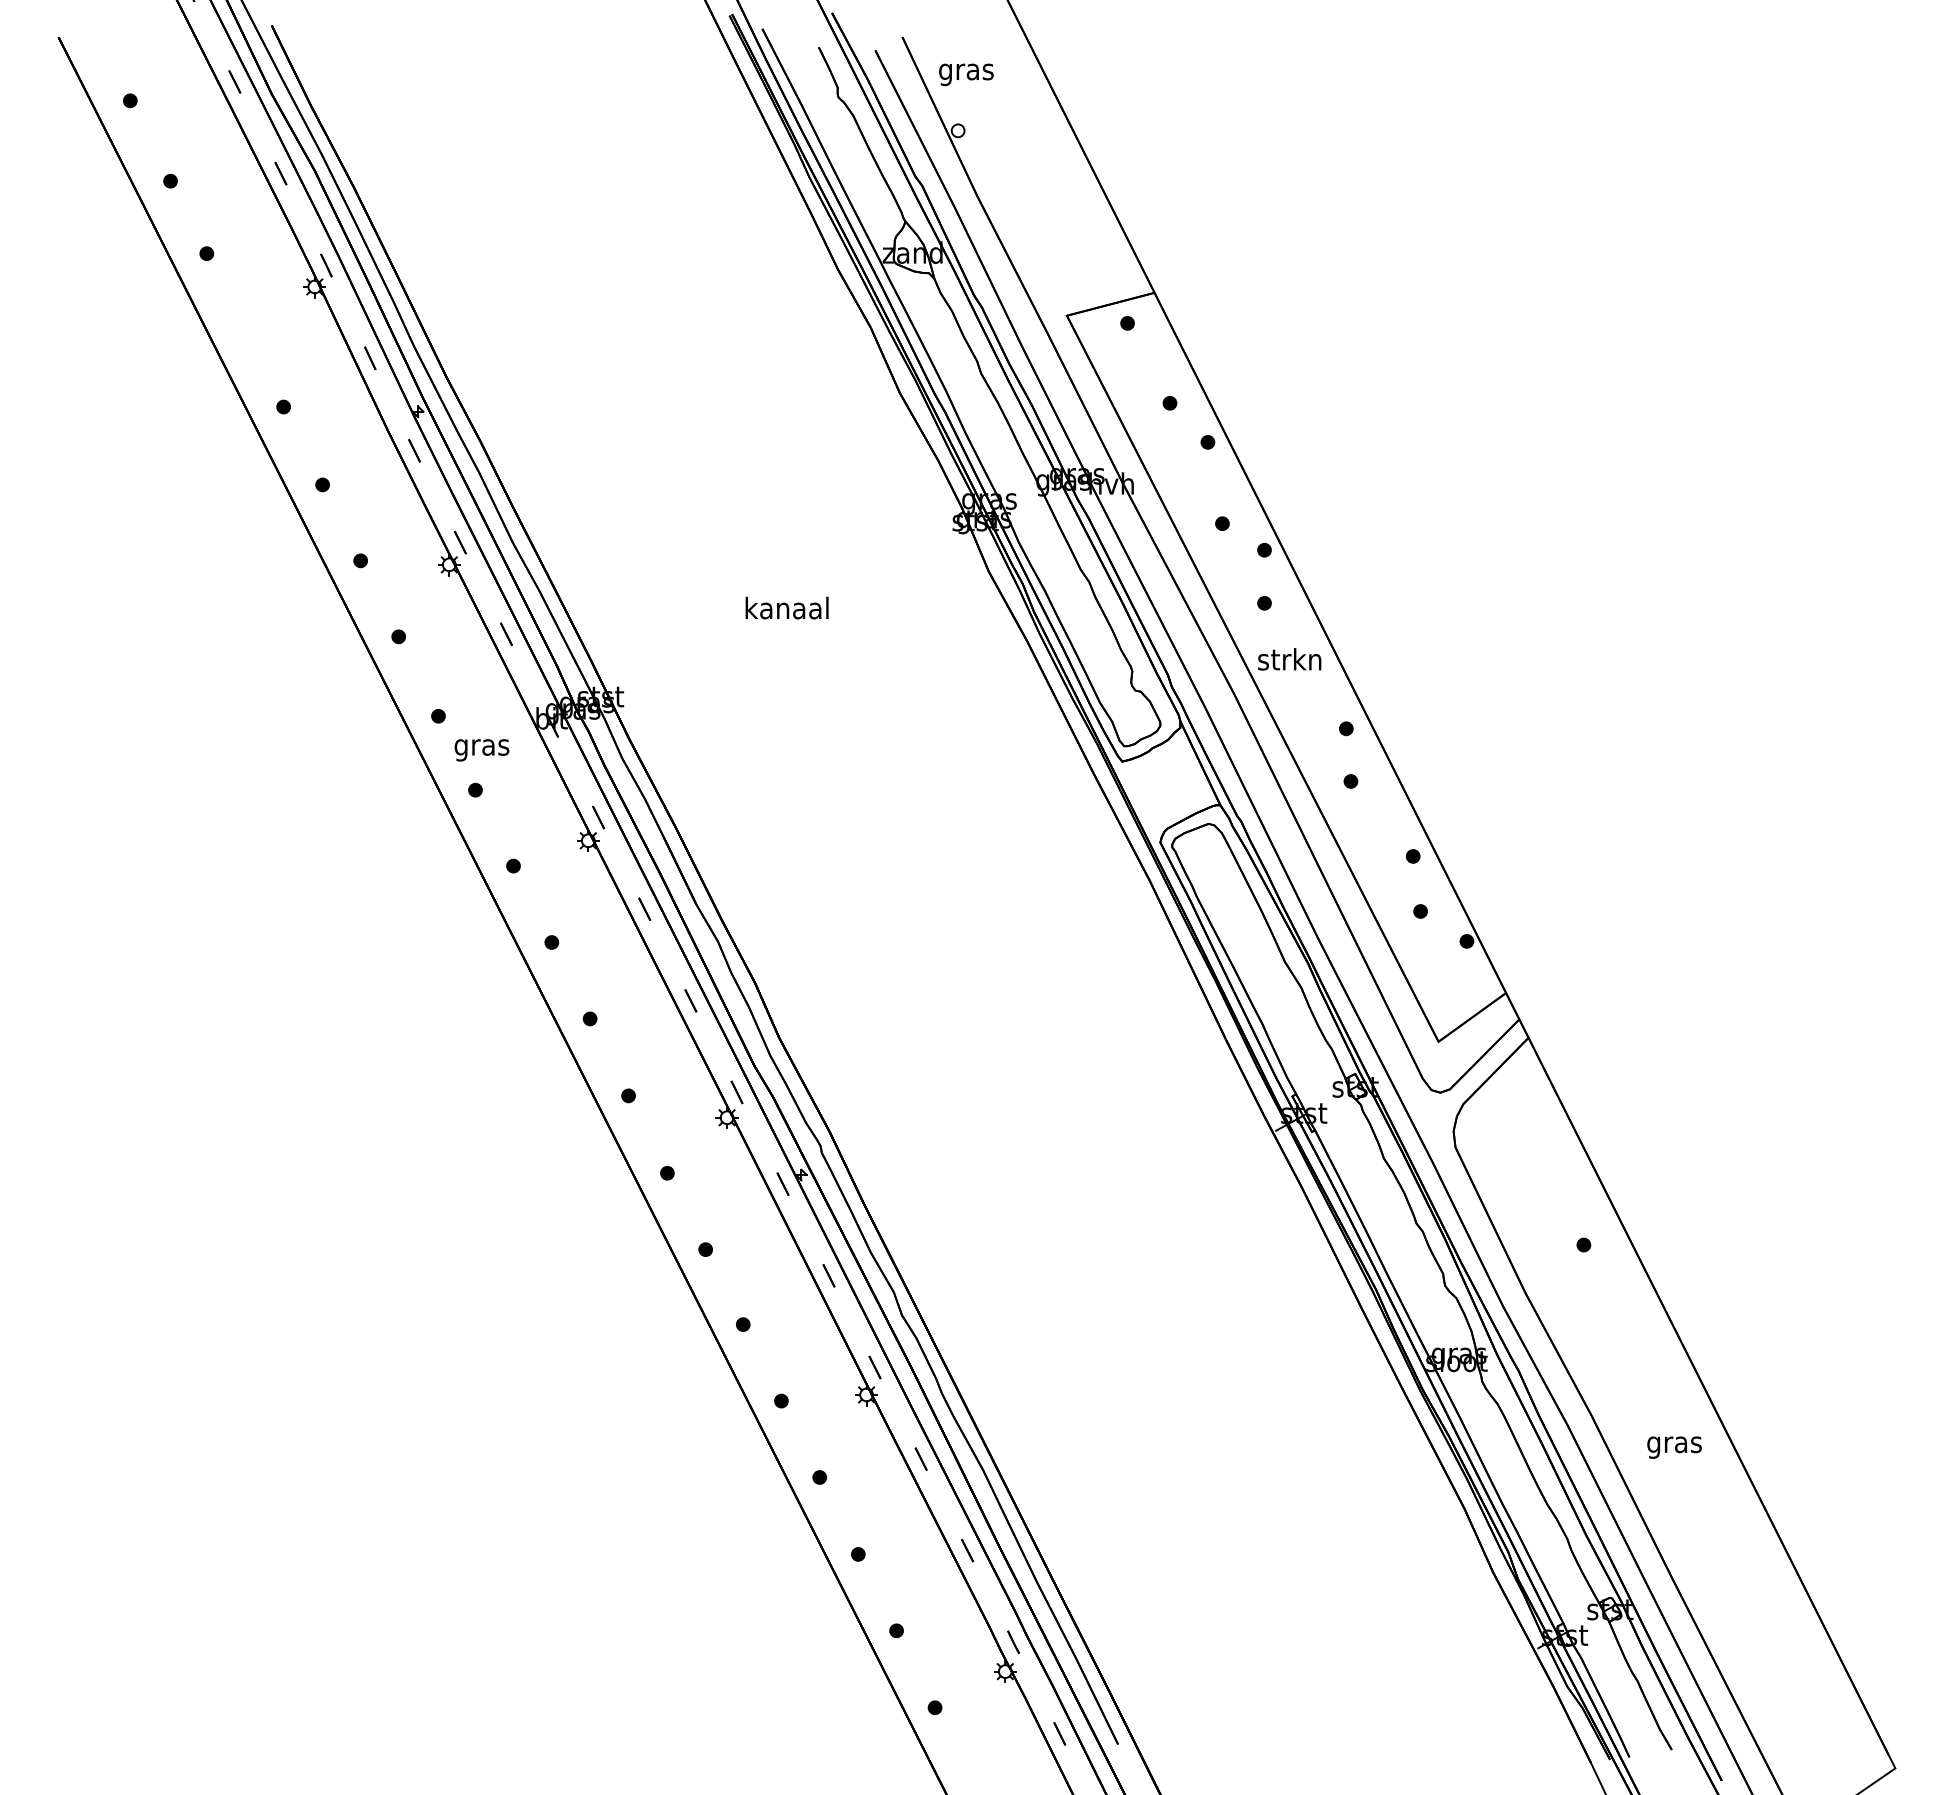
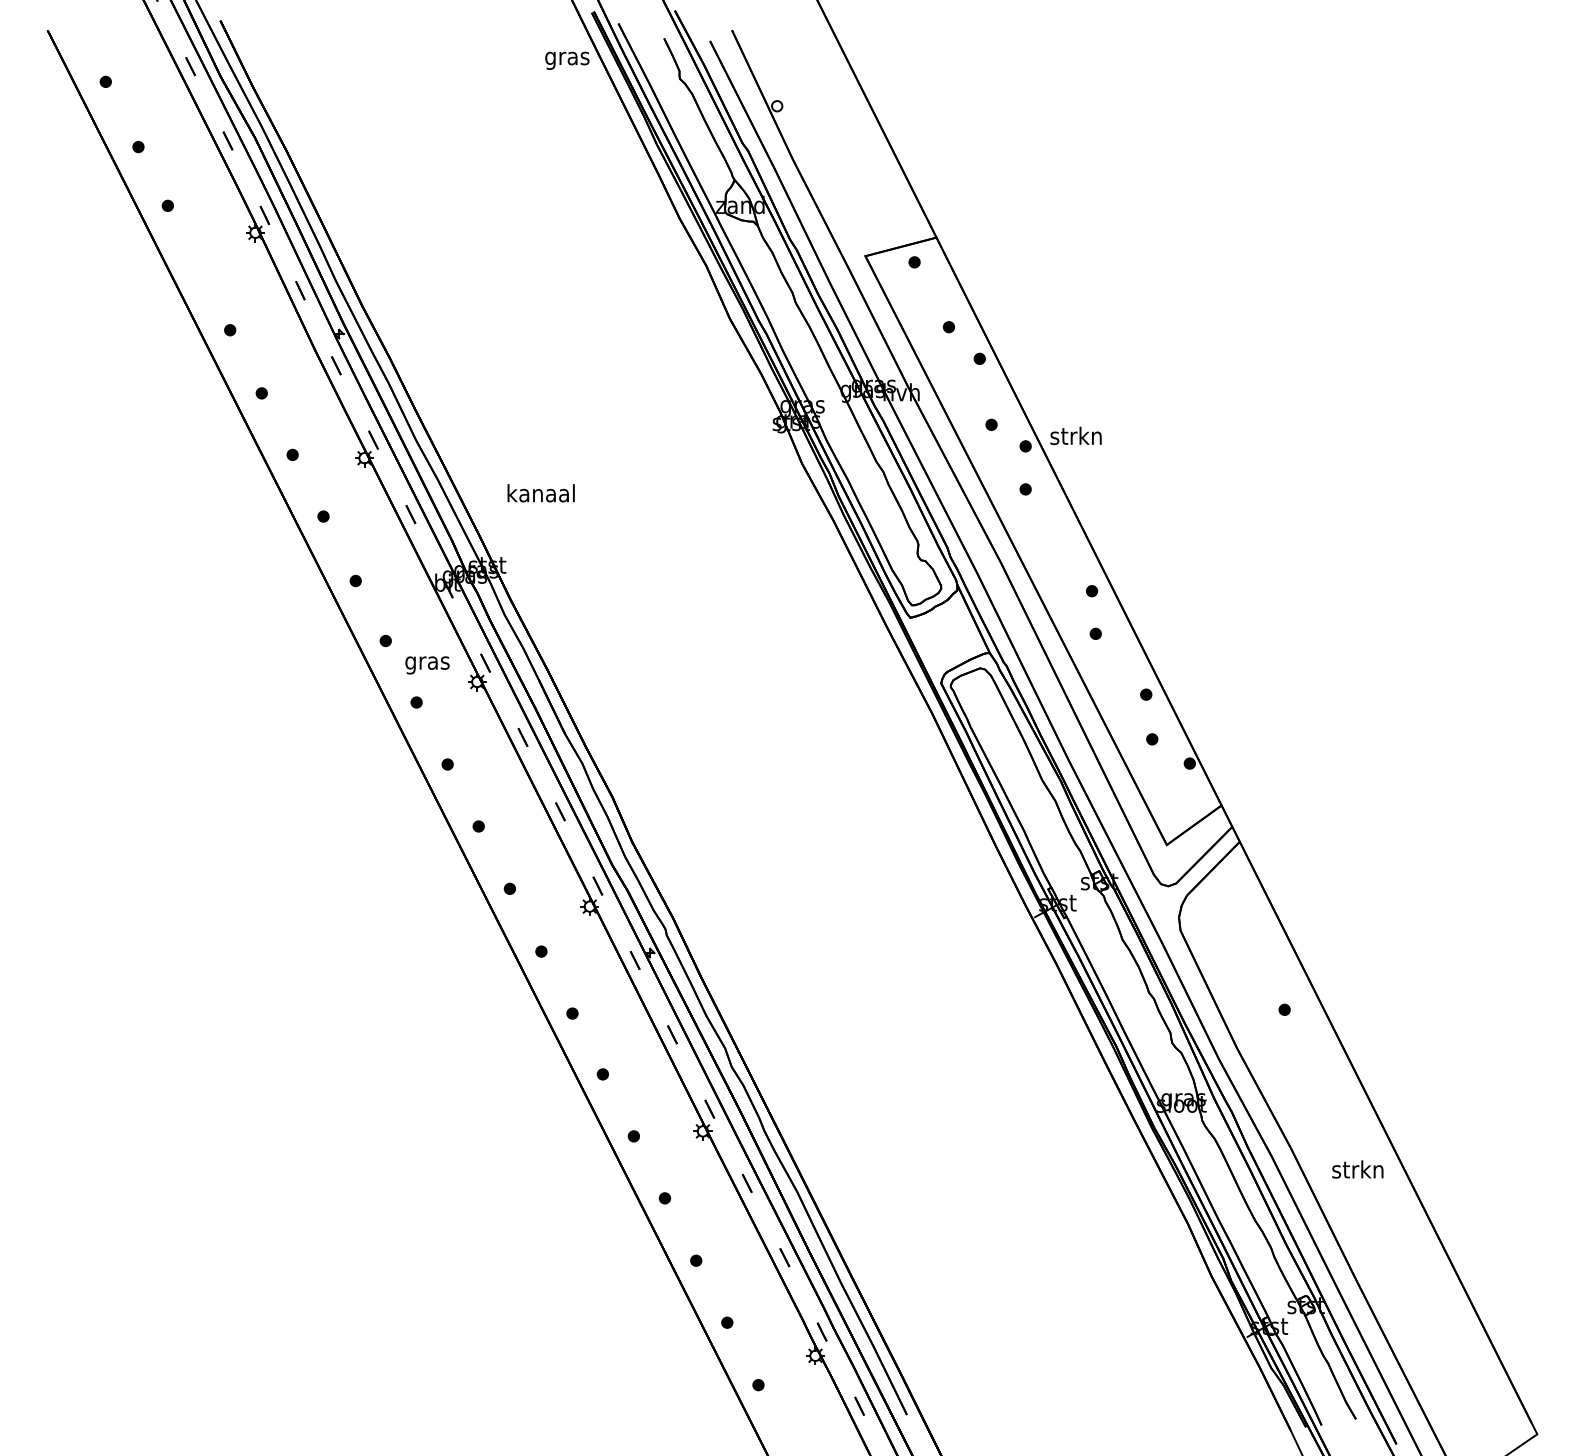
text: (966, 74) -> (567, 60), moved
text: (786, 607) -> (540, 492), moved
text: (1289, 659) -> (1075, 436), moved
text: (481, 750) -> (427, 665), moved
text: (1673, 1444) -> (1357, 1171), gras -> strkn

